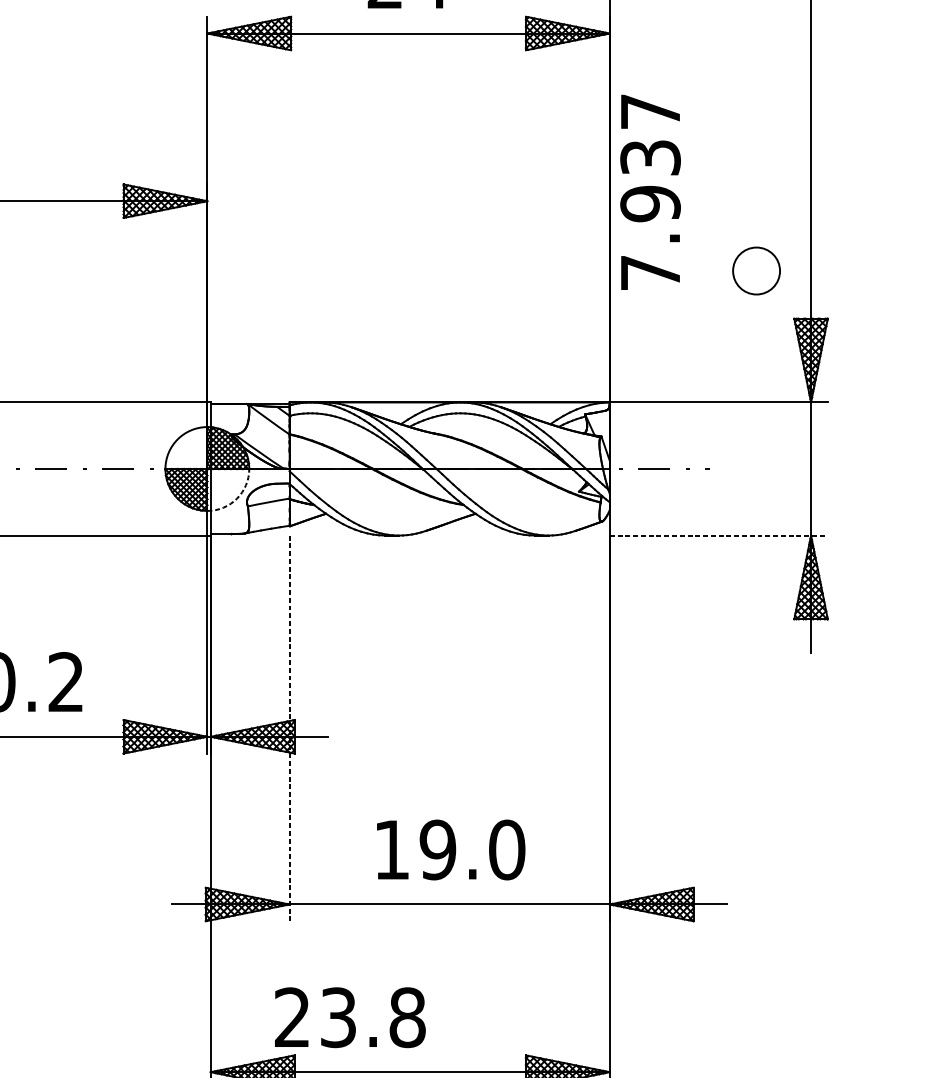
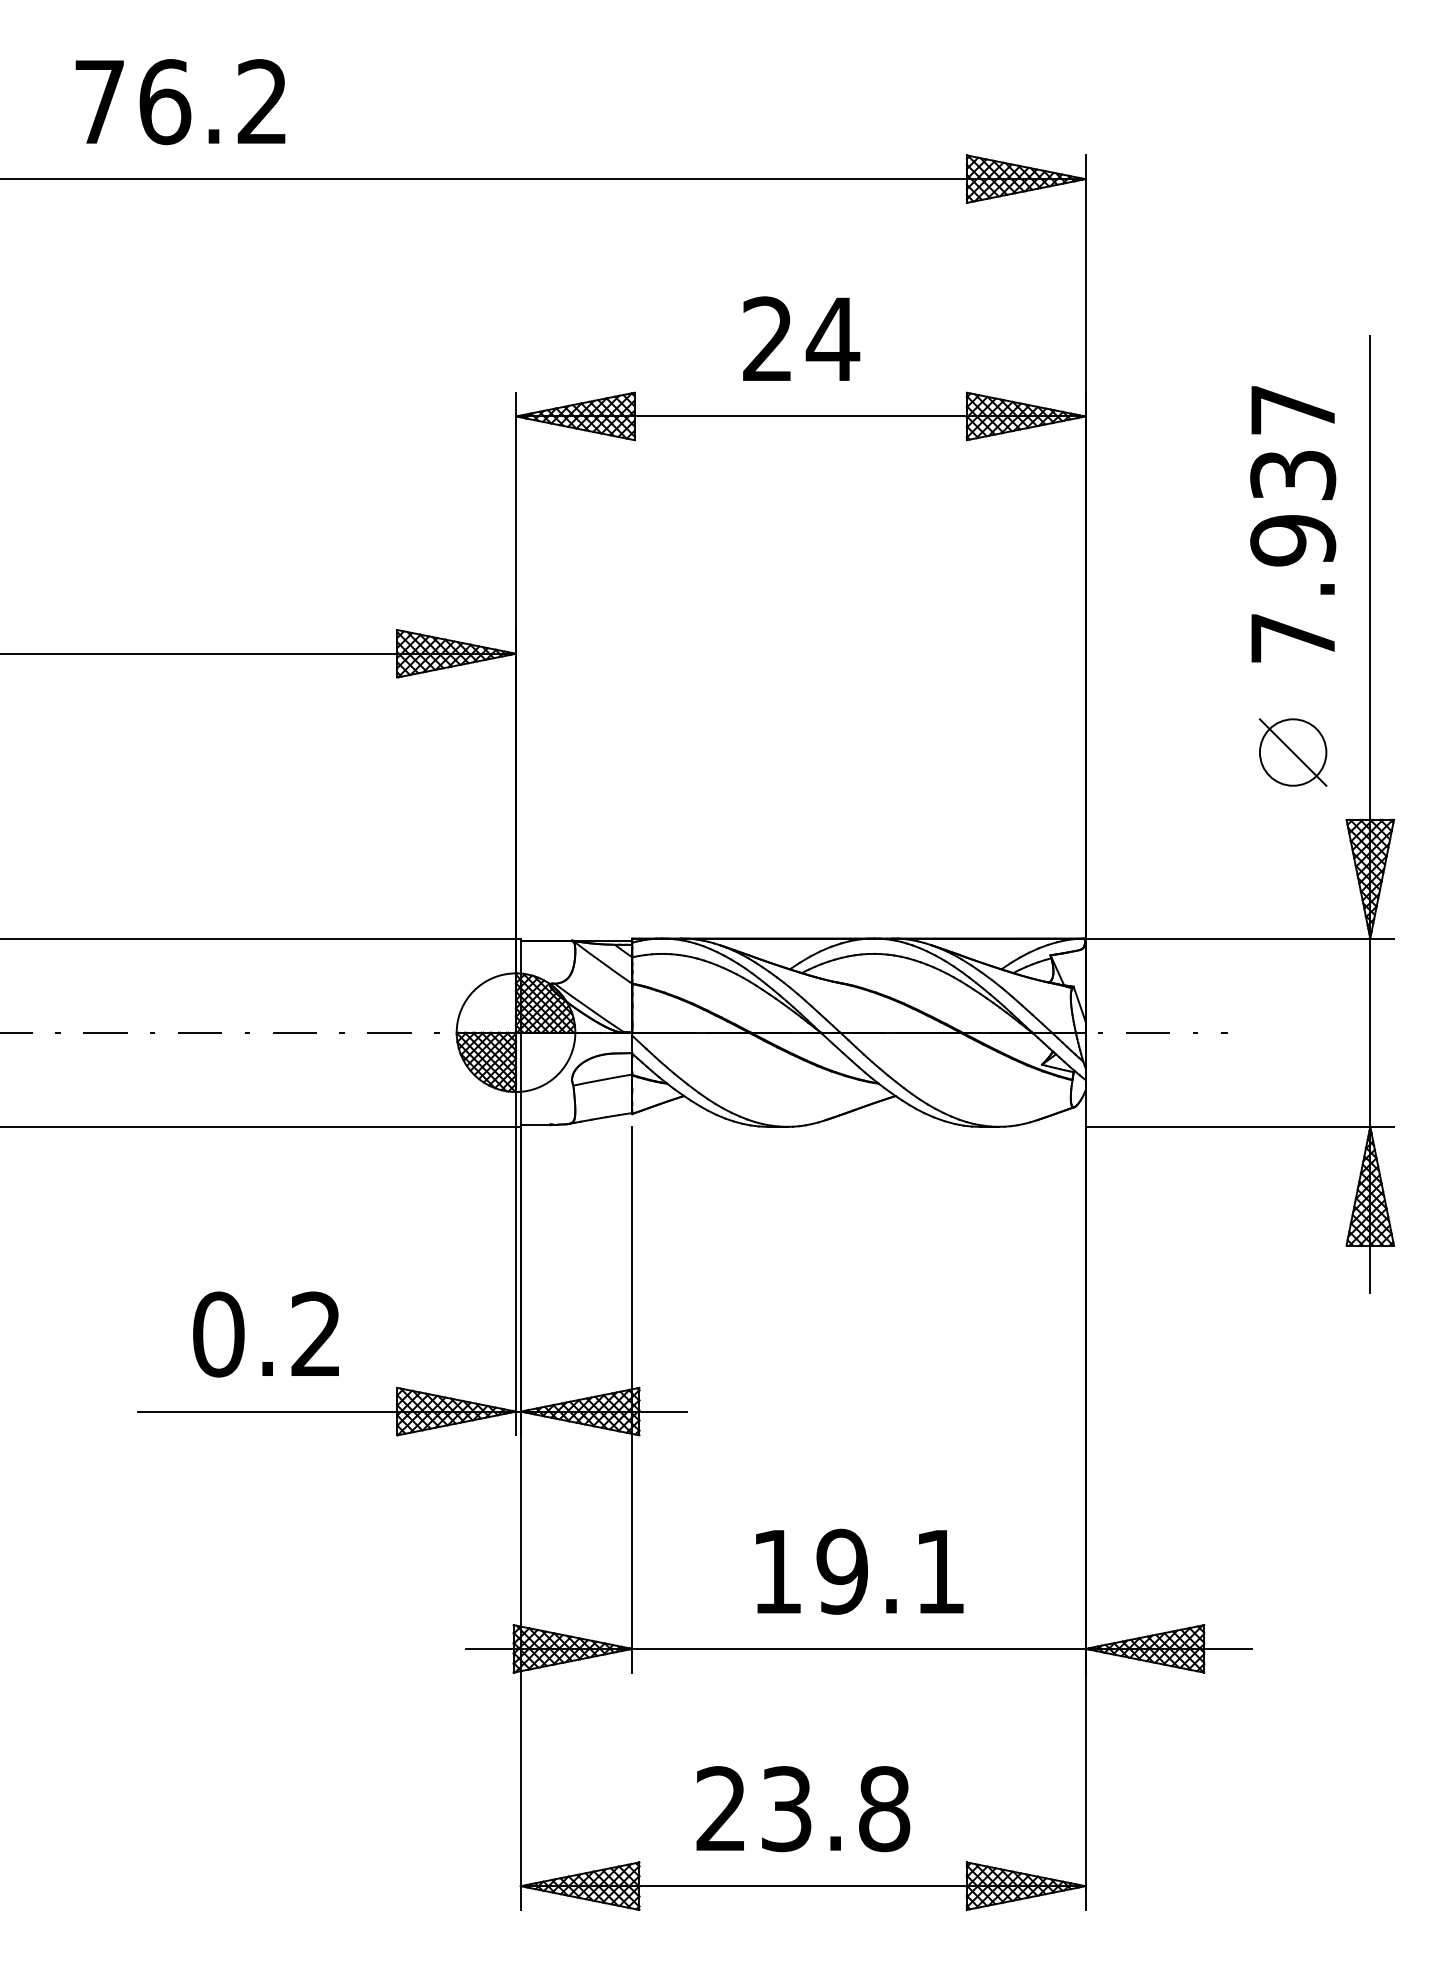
text: (650, 192) -> (1293, 524), moved
line: (756, 271) -> (1292, 752), added
arc: (236, 498) -> (557, 1074), dashed -> solid
line: (719, 535) -> (1240, 1126), dashed -> solid
line: (289, 728) -> (632, 1399), dashed -> solid
text: (507, 849) -> (940, 1571), 19.0 -> 19.1
text: (350, 1017) -> (803, 1809), moved

